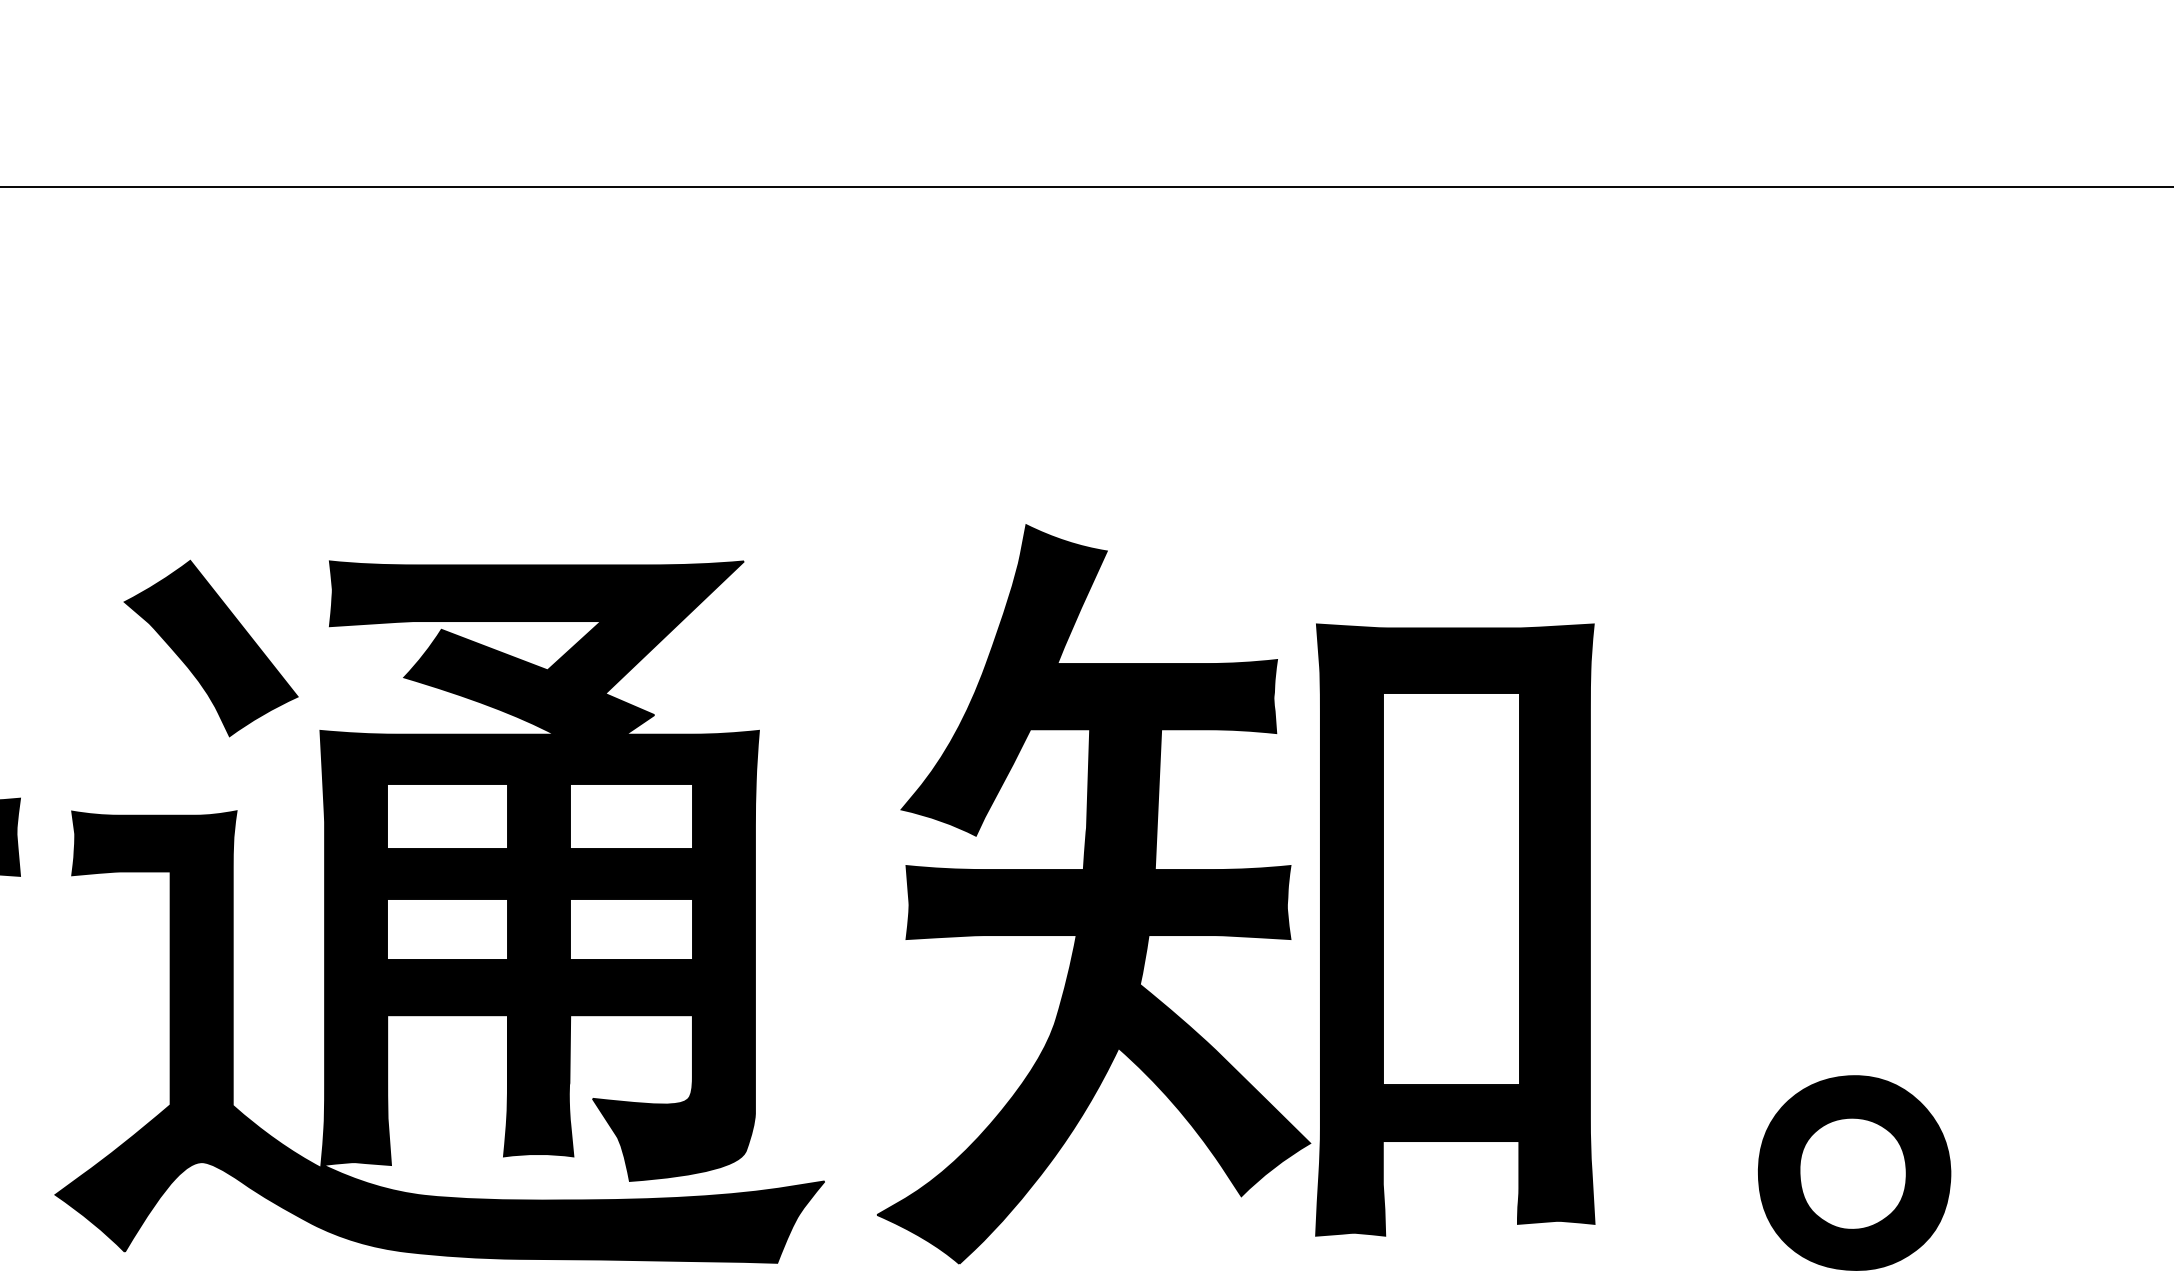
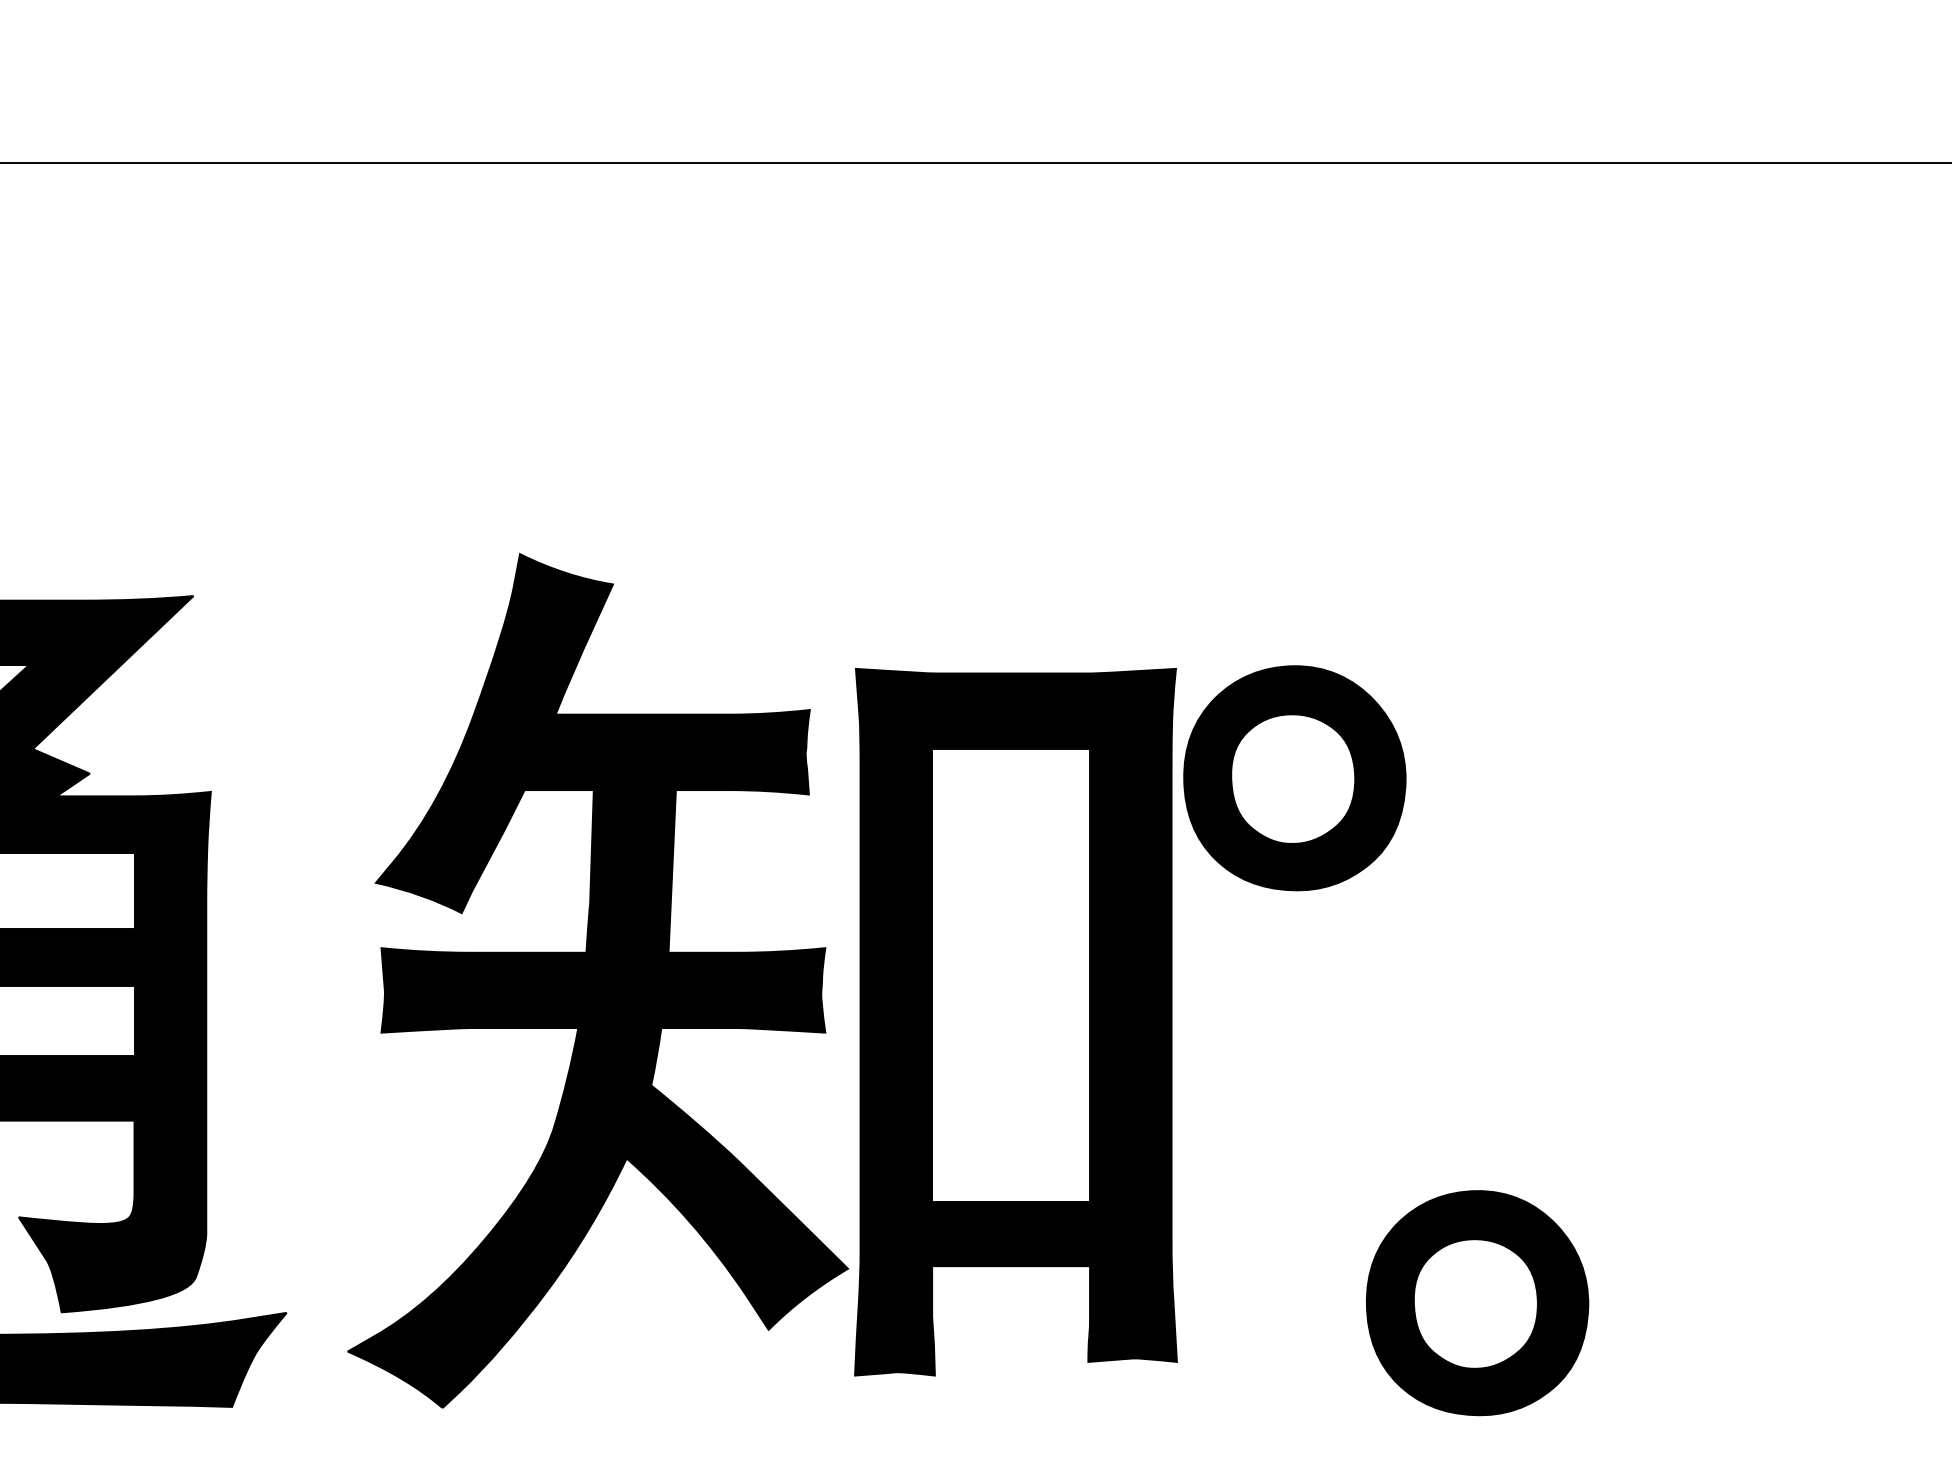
part: (1696, 718) -> (1294, 777), added

